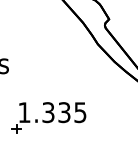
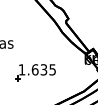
text: (47, 111) -> (34, 69), 1.335 -> 1.635

